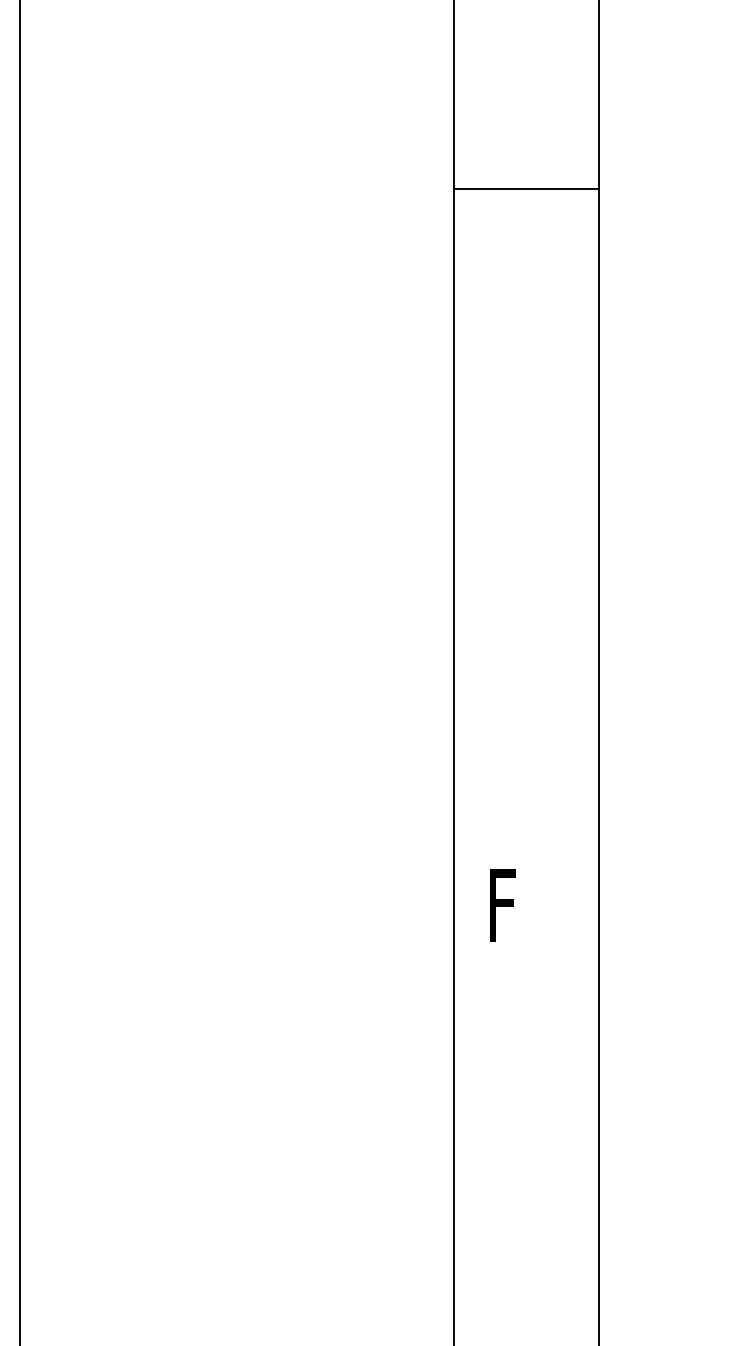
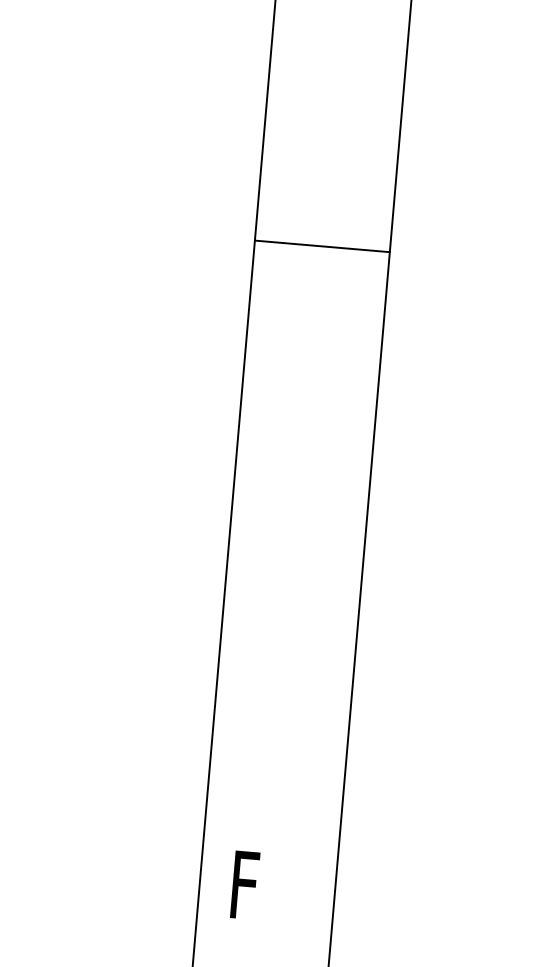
line: (526, 188) -> (322, 246), moved

